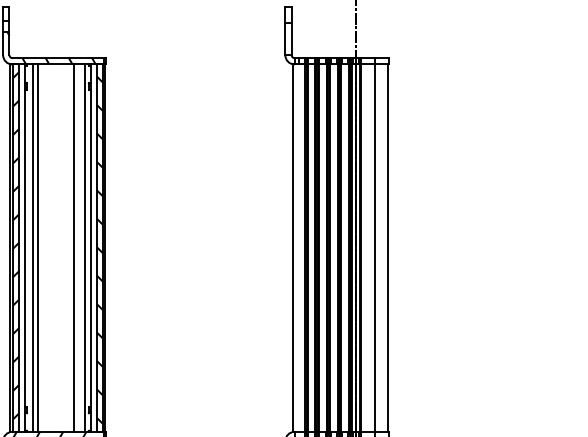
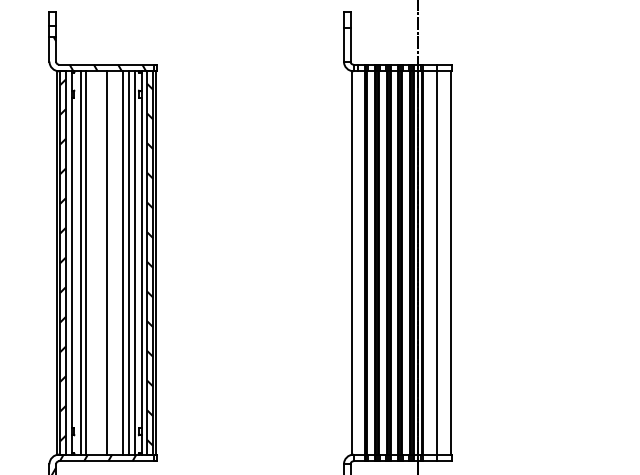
line: (57, 247) -> (106, 262), added
line: (79, 247) -> (129, 262), added

